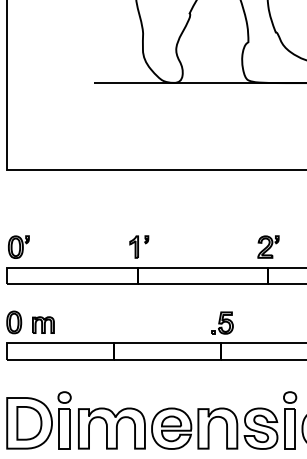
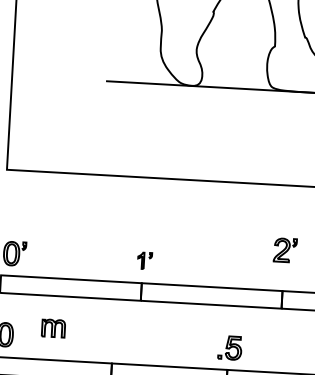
part: (139, 246) -> (145, 260), size x0.7
part: (268, 246) -> (285, 249), moved
part: (43, 324) -> (53, 327), moved

